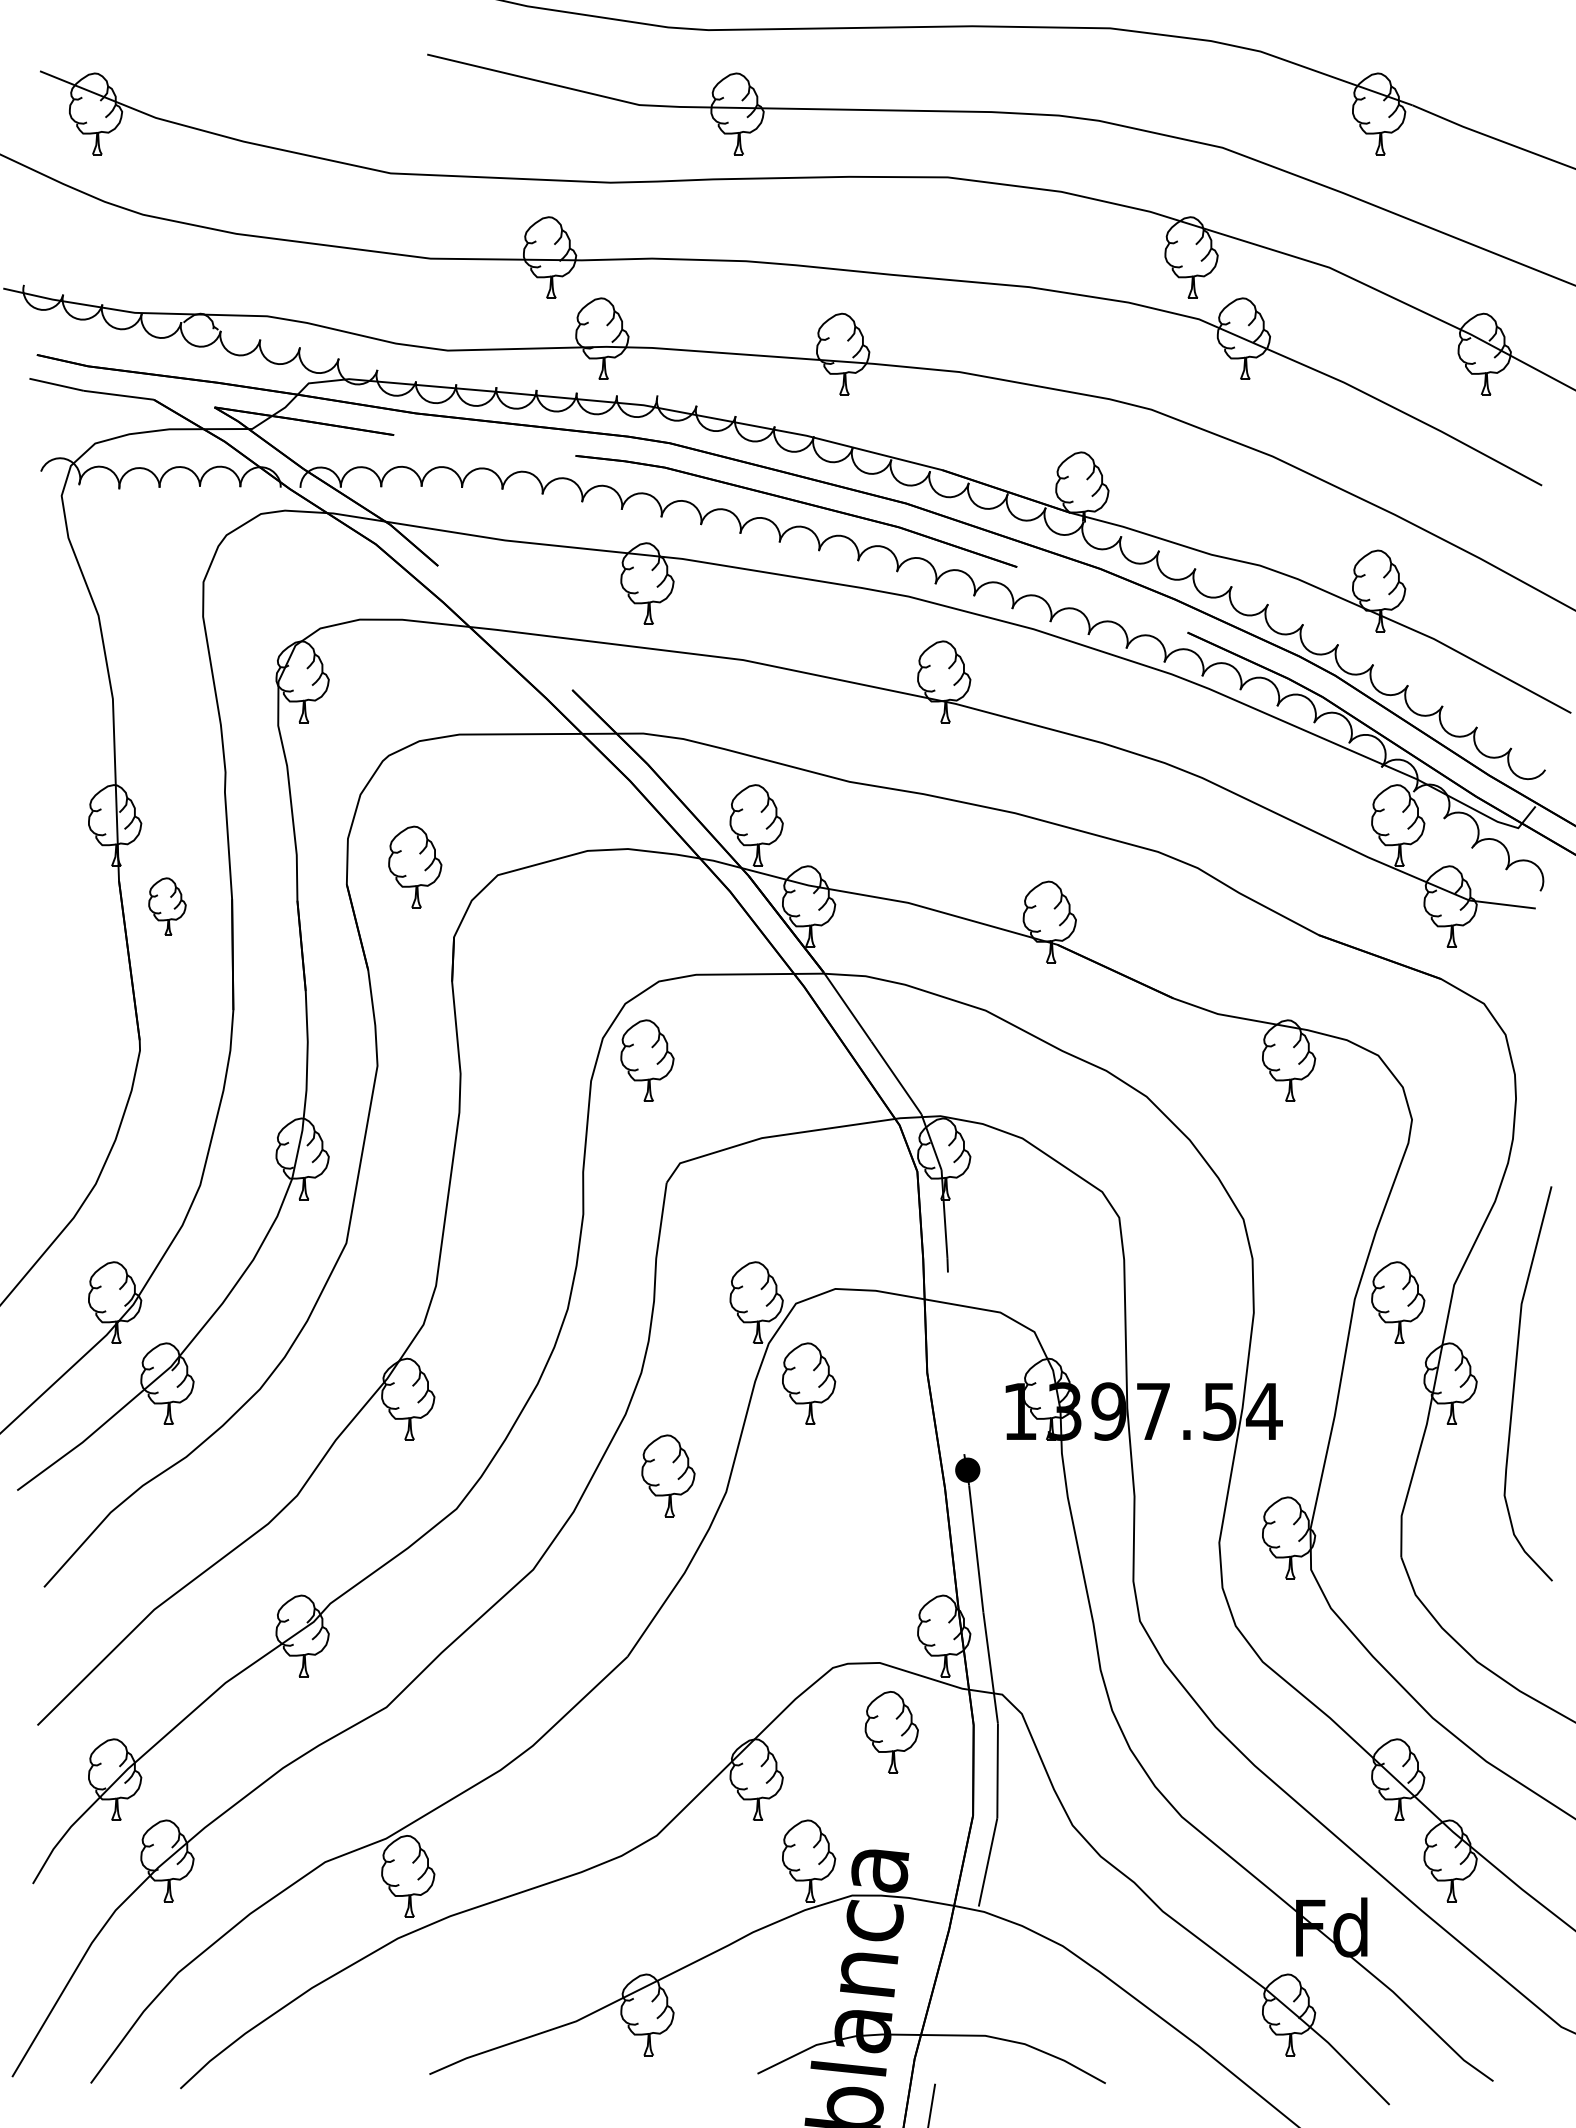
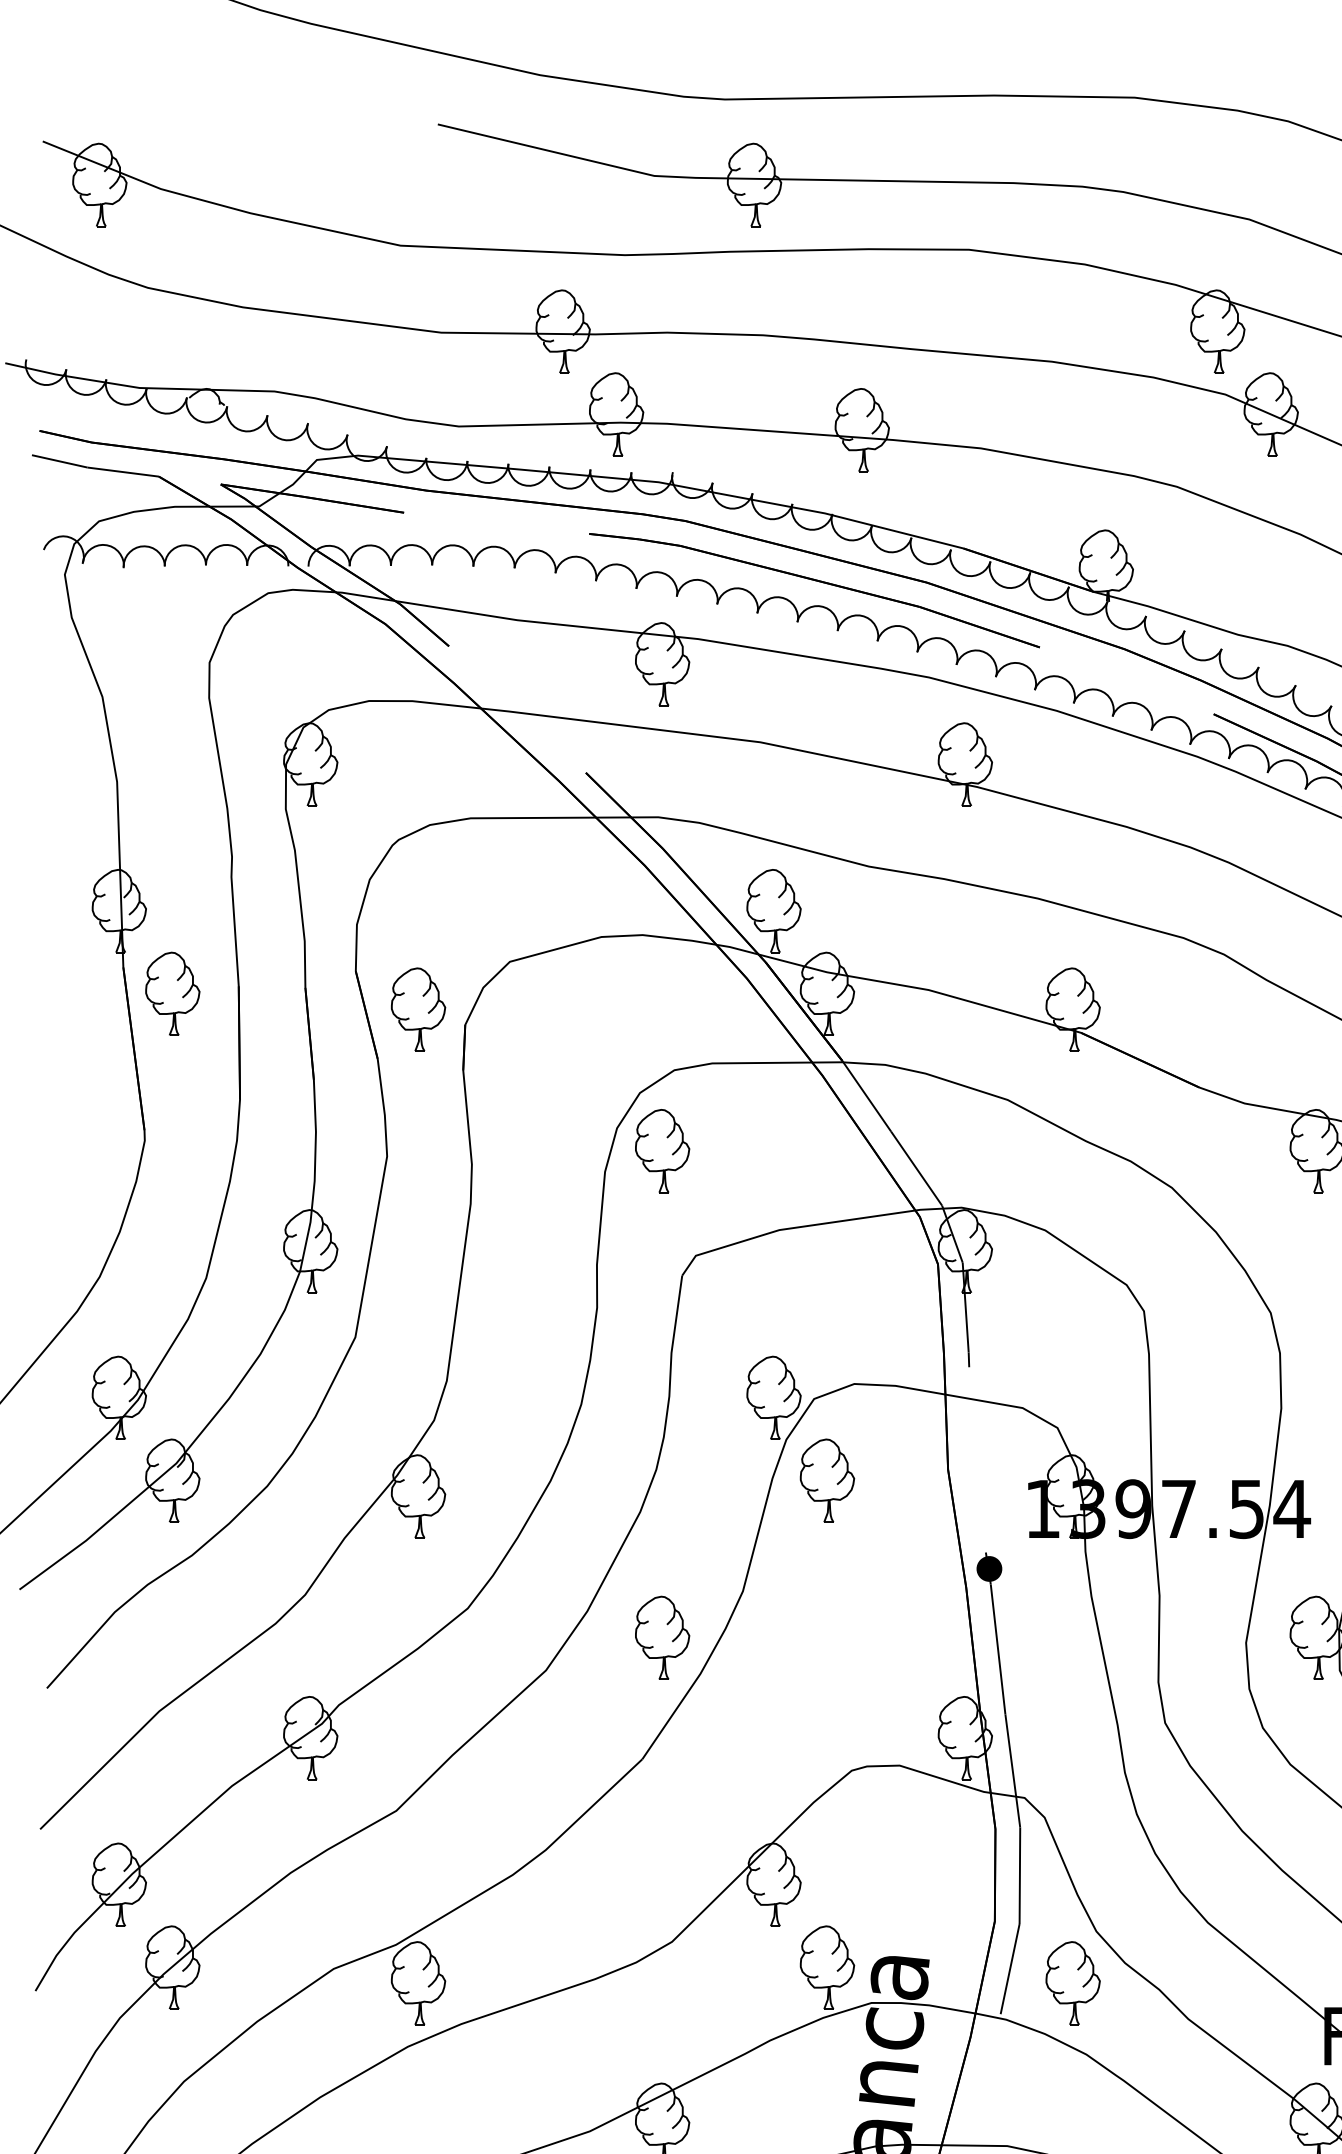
part: (415, 866) -> (418, 1009), moved
part: (167, 906) -> (172, 993), size x1.43
part: (668, 1475) -> (662, 1637), moved
part: (891, 1732) -> (1072, 1983), moved

